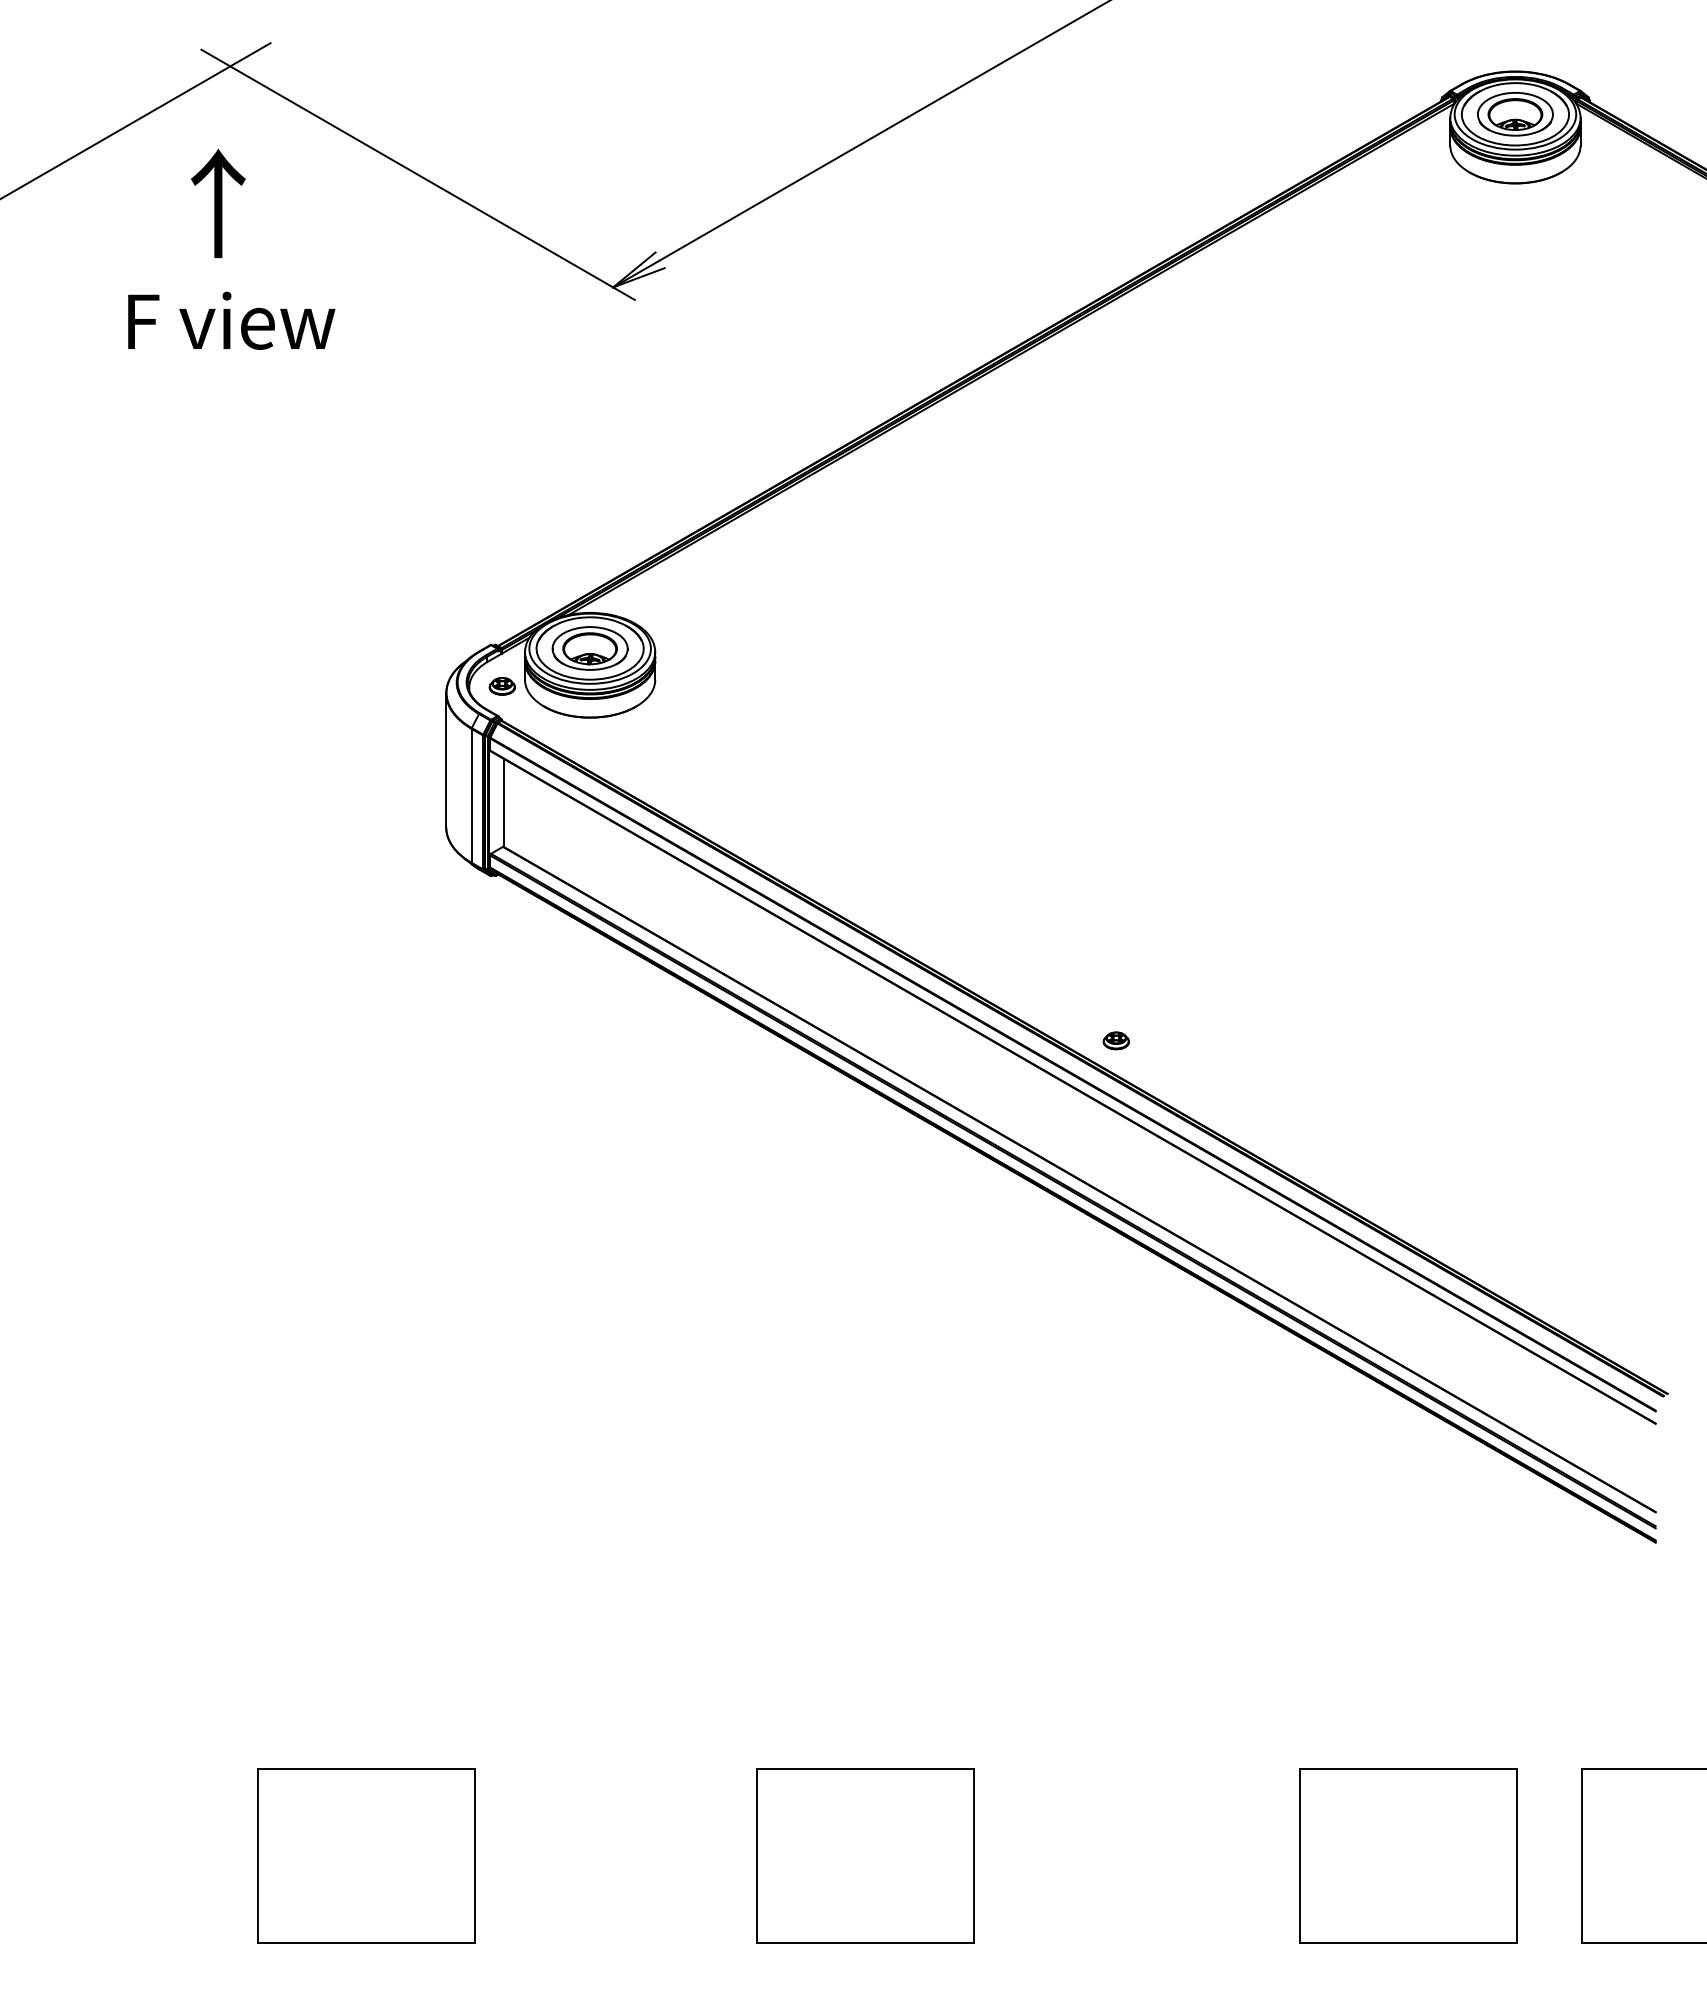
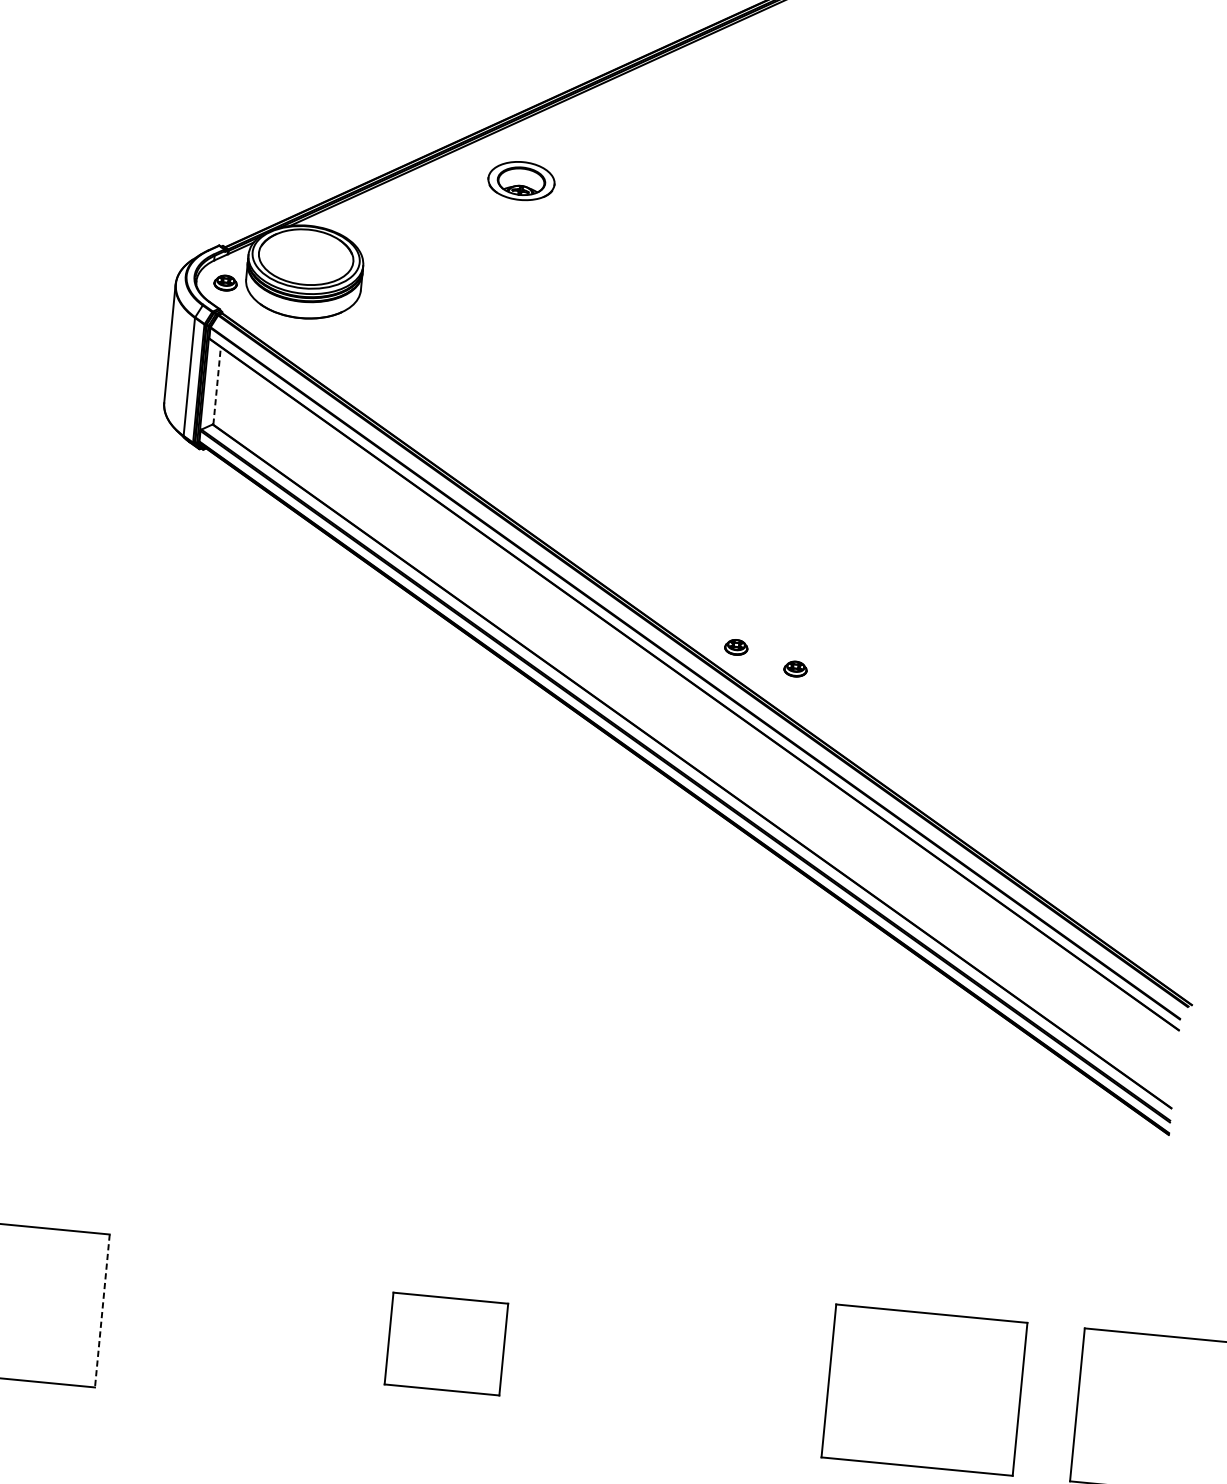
part: (589, 648) -> (520, 180), moved
line: (503, 802) -> (216, 385), solid -> dashed
part: (1184, 1058) -> (794, 668), added
part: (865, 1855) -> (446, 1343), size x0.6
line: (475, 1856) -> (102, 1311), solid -> dashed

